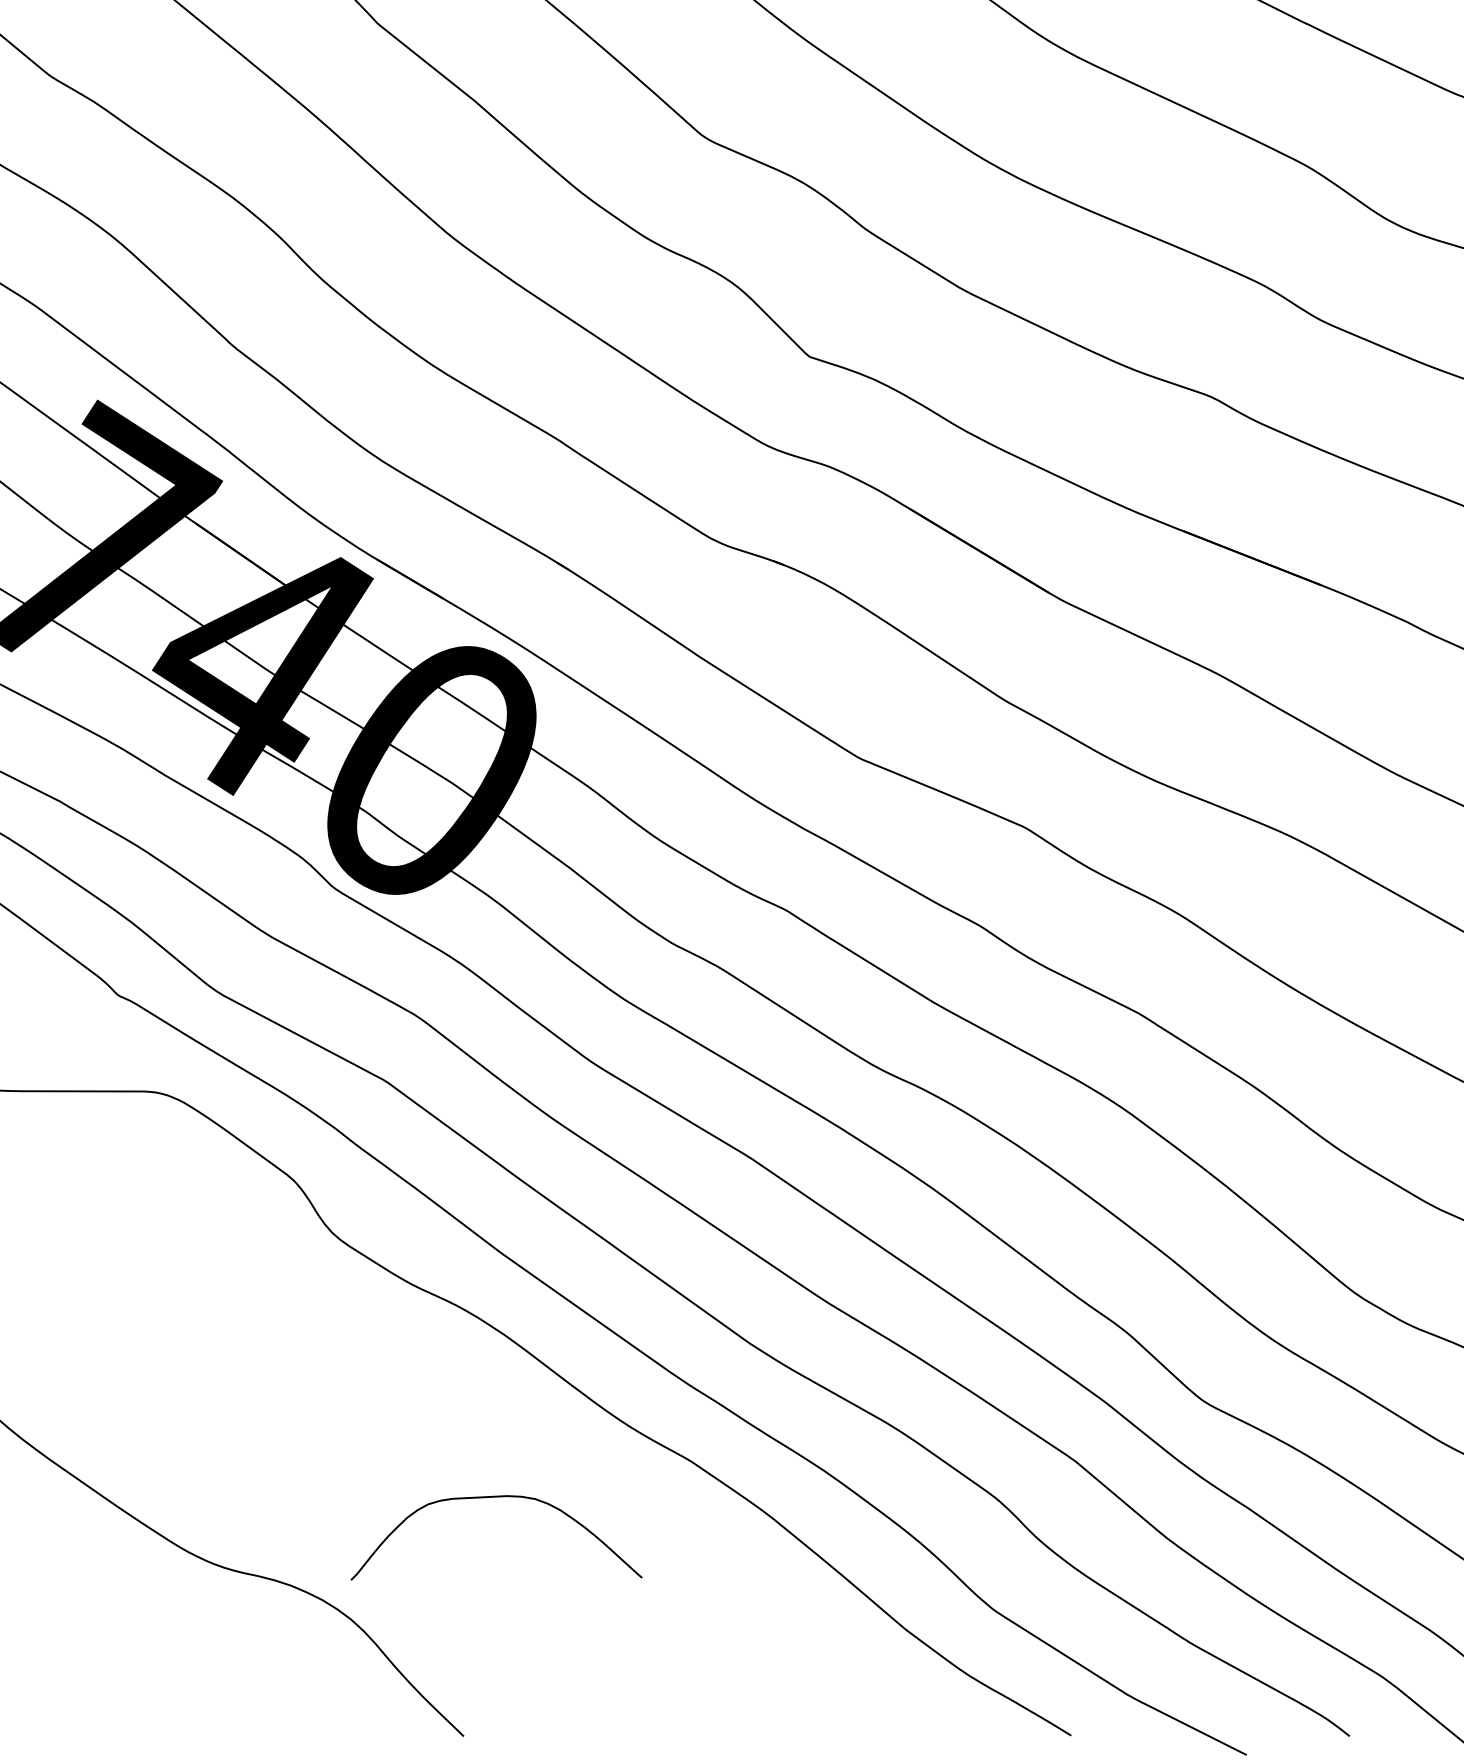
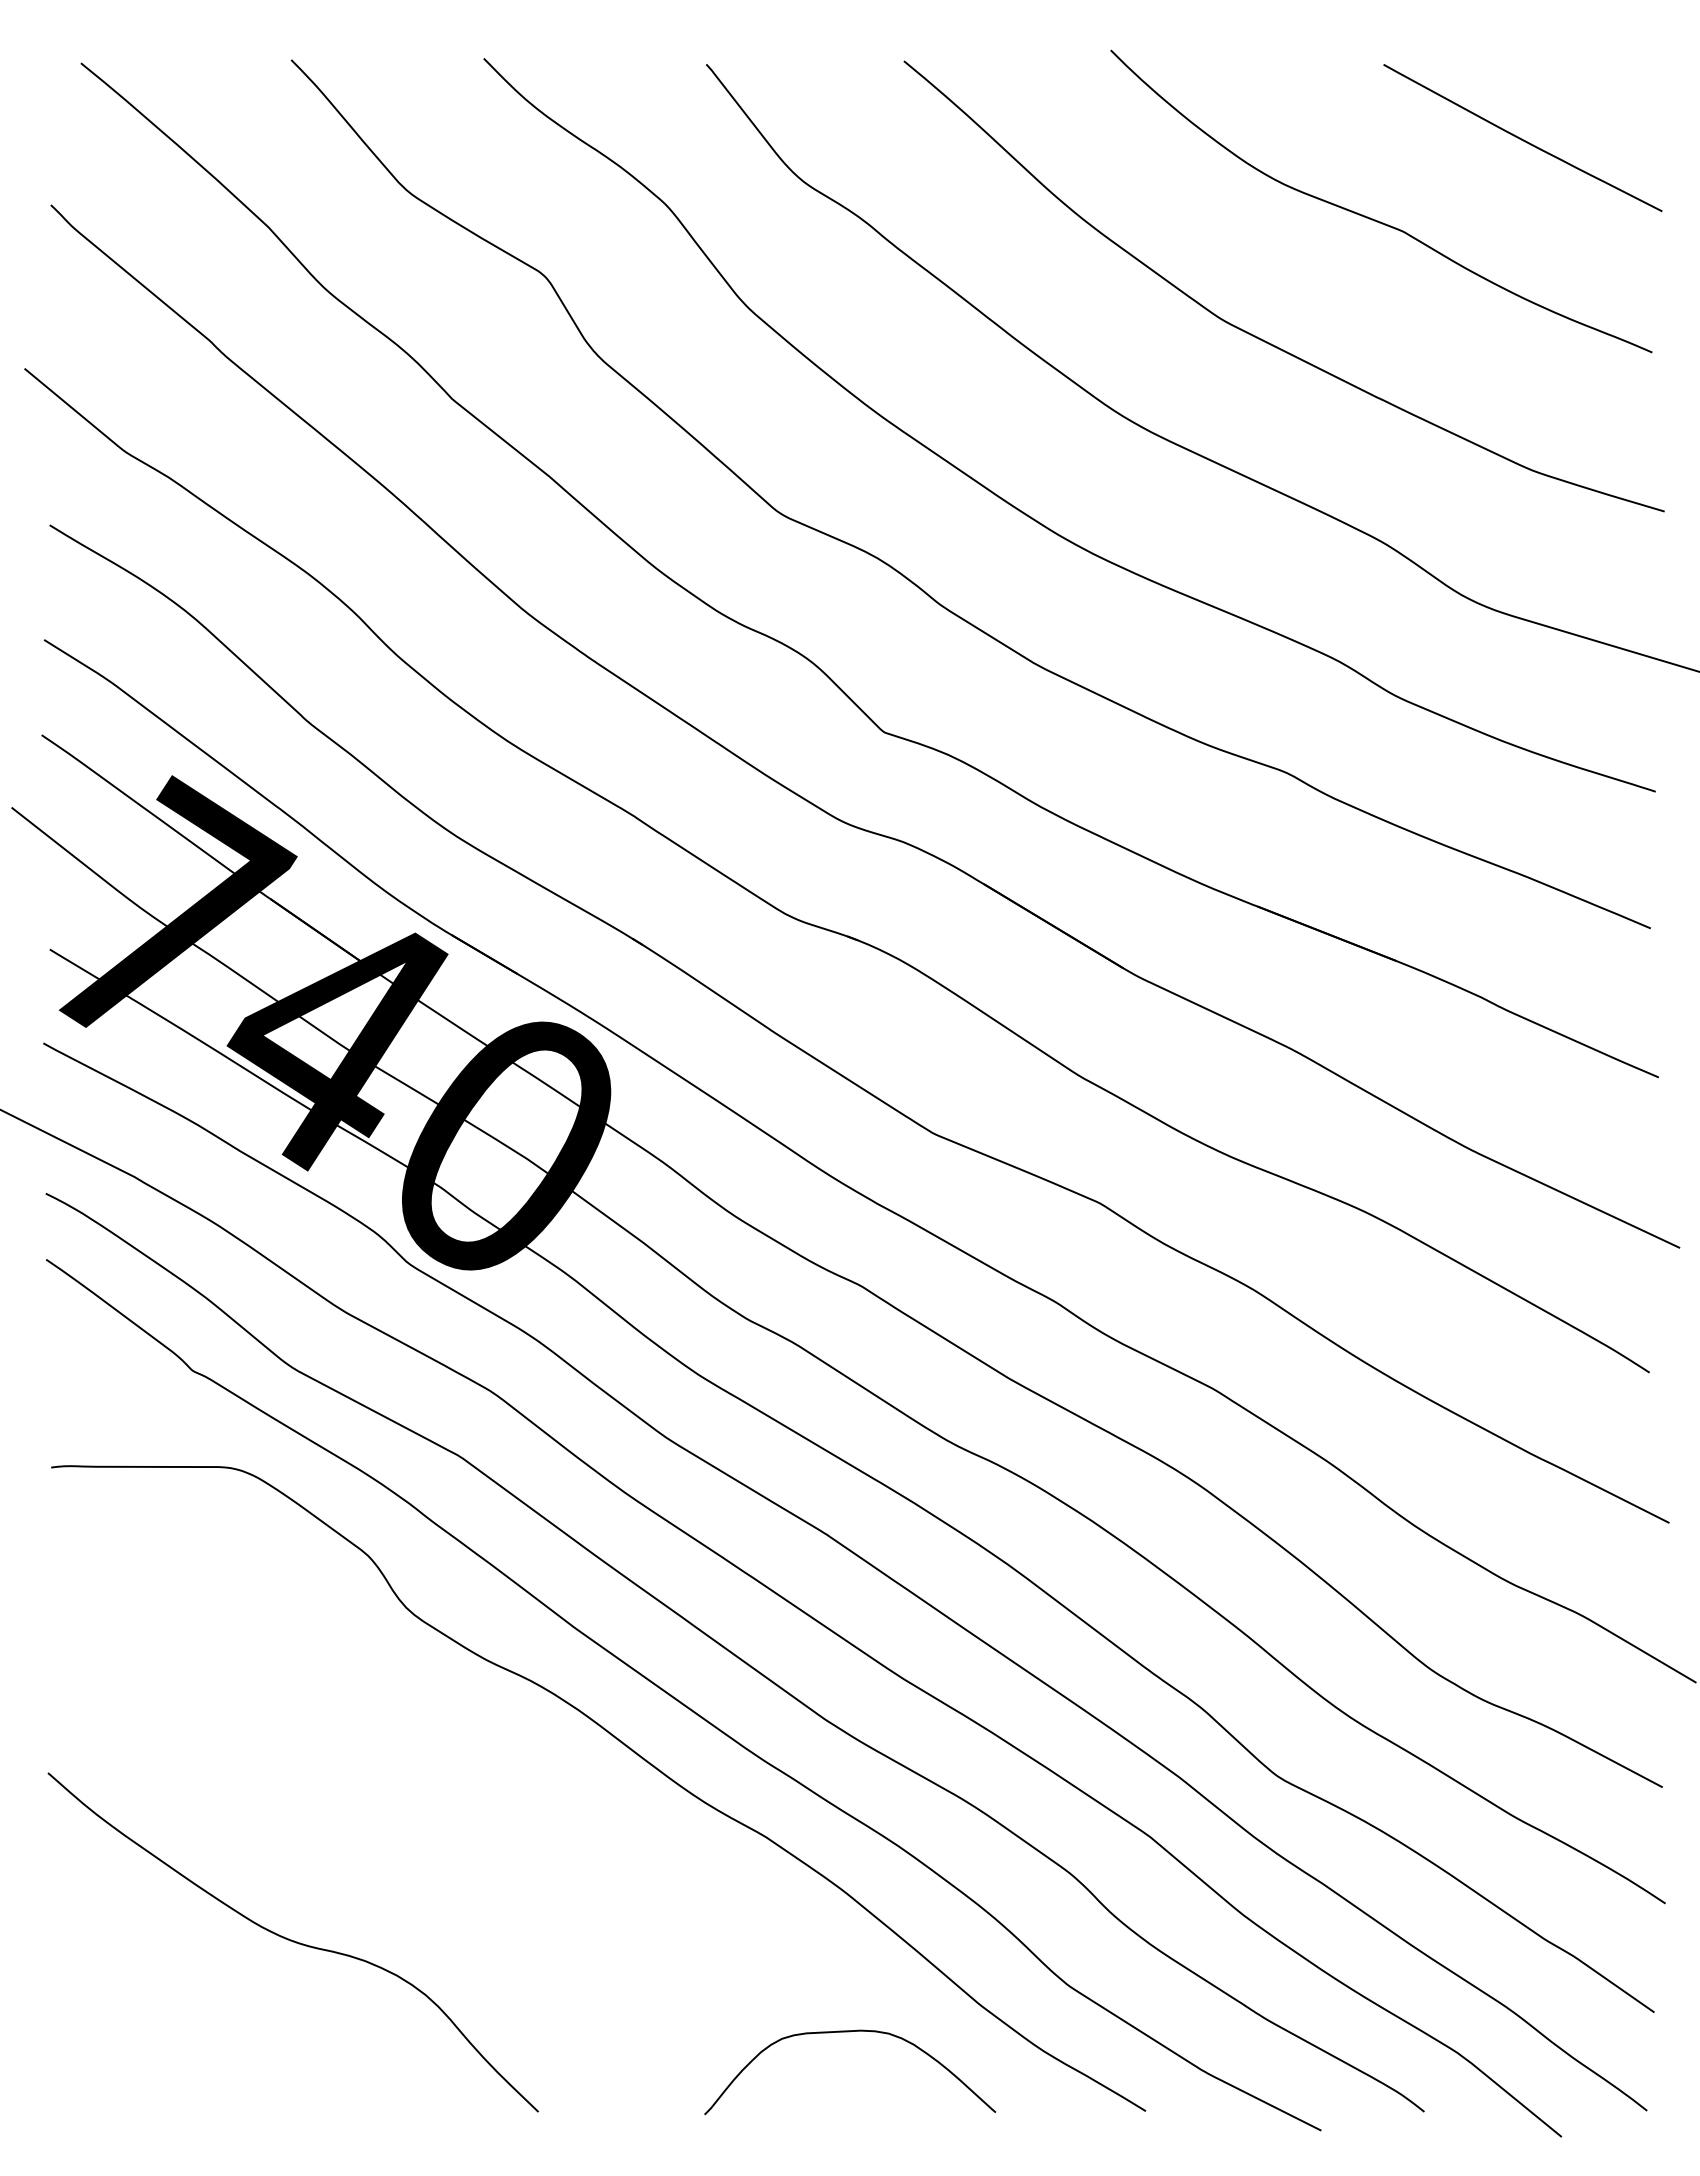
curve: (496, 1497) -> (850, 2032), moved

